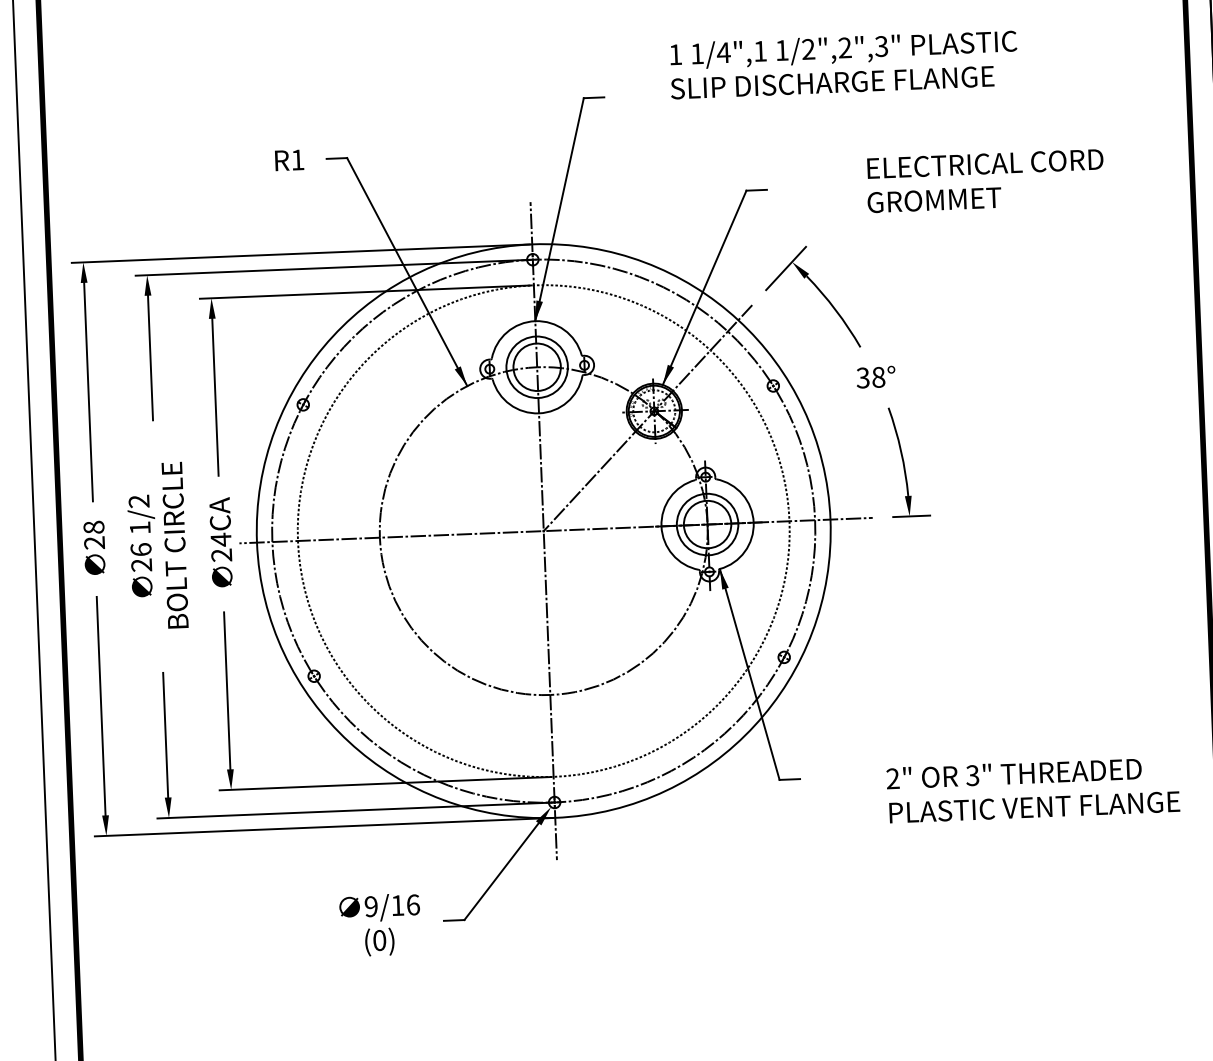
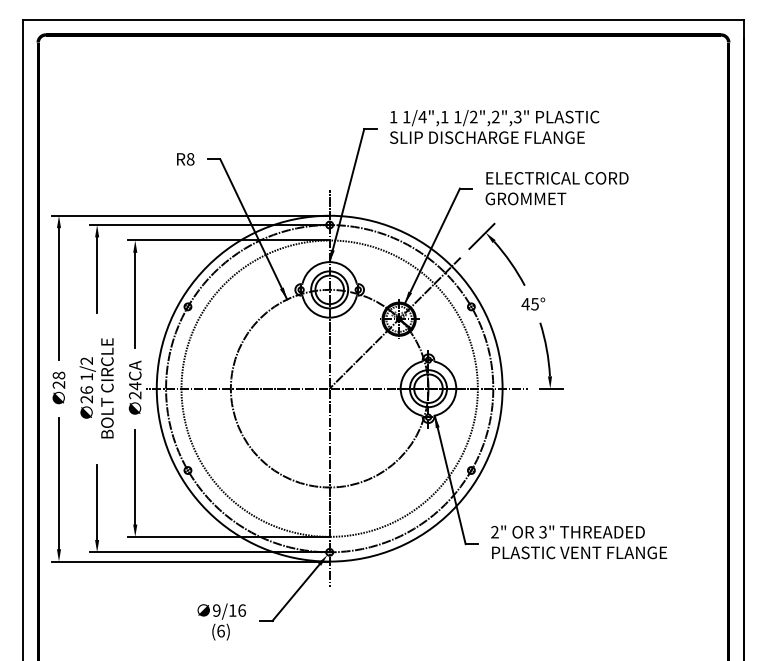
text: (843, 63) -> (494, 126), moved
text: (297, 160) -> (190, 159), R1 -> R8
text: (984, 180) -> (556, 188), moved
text: (869, 376) -> (529, 303), 38° -> 45°
text: (1033, 790) -> (579, 542), moved
text: (378, 939) -> (220, 630), (0) -> (6)

